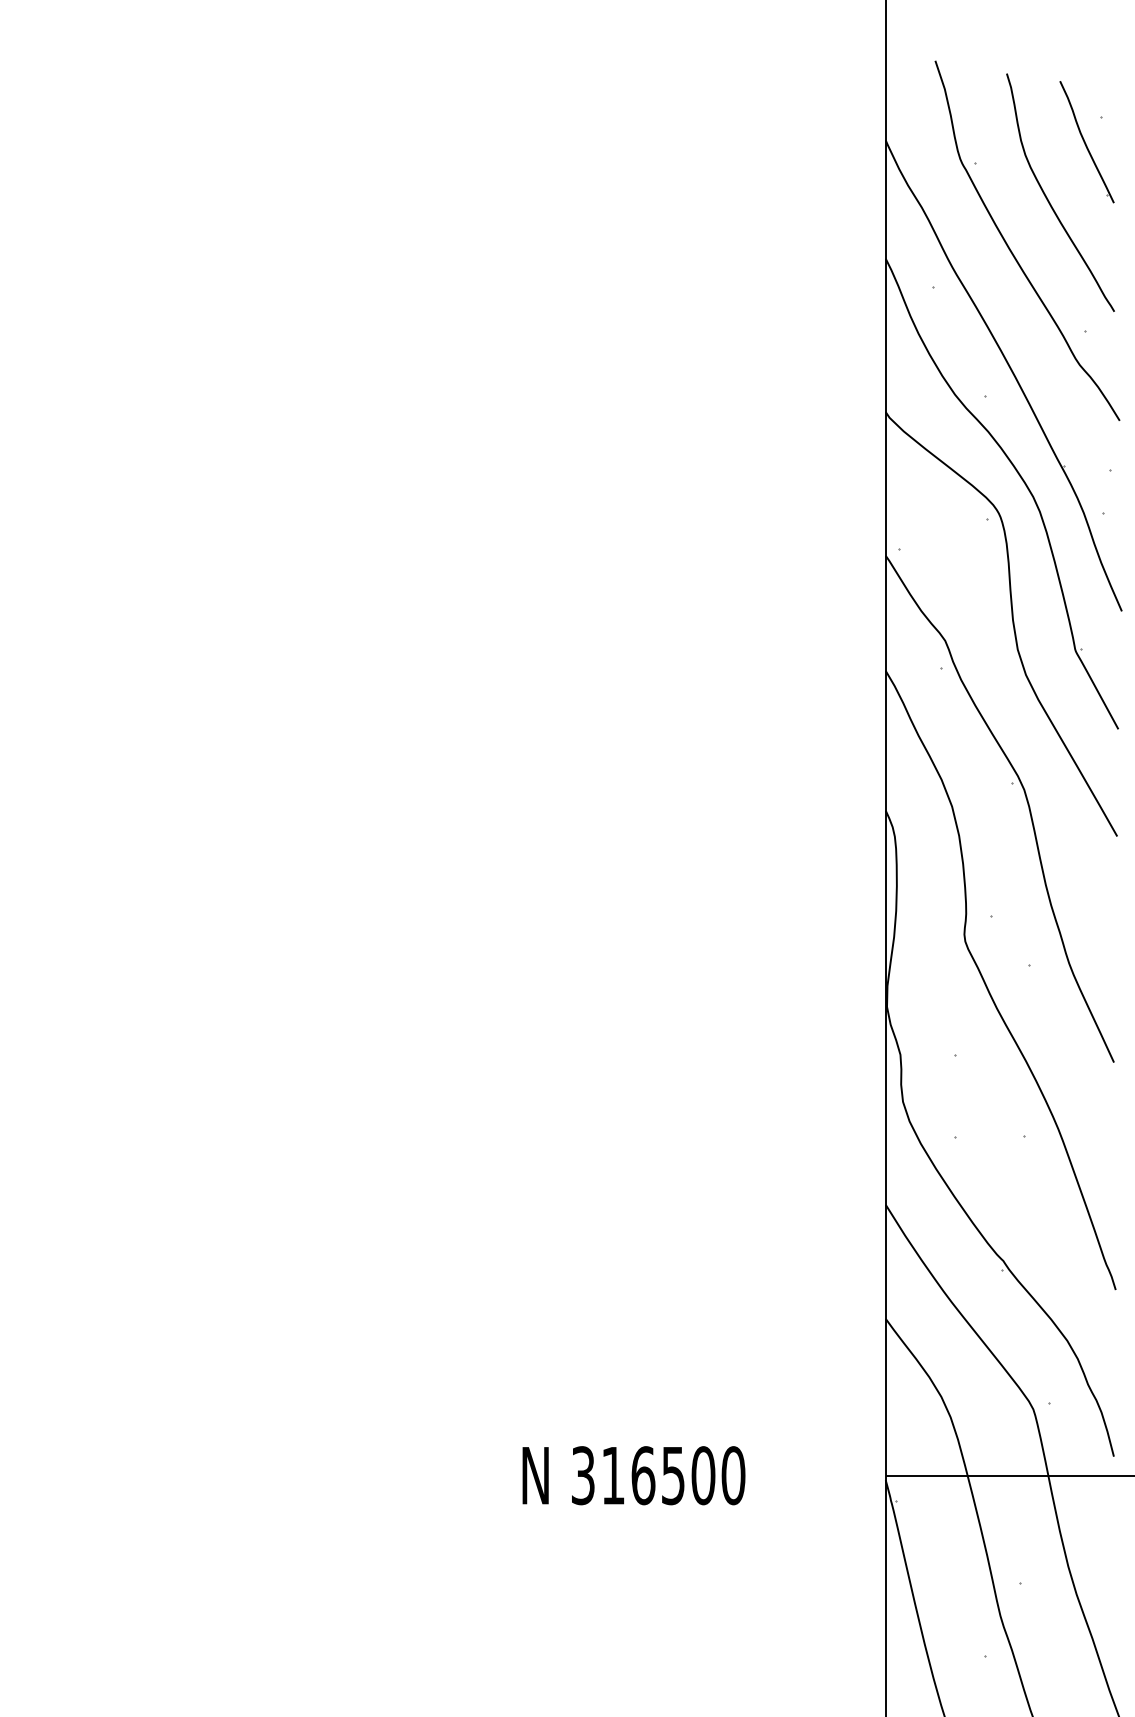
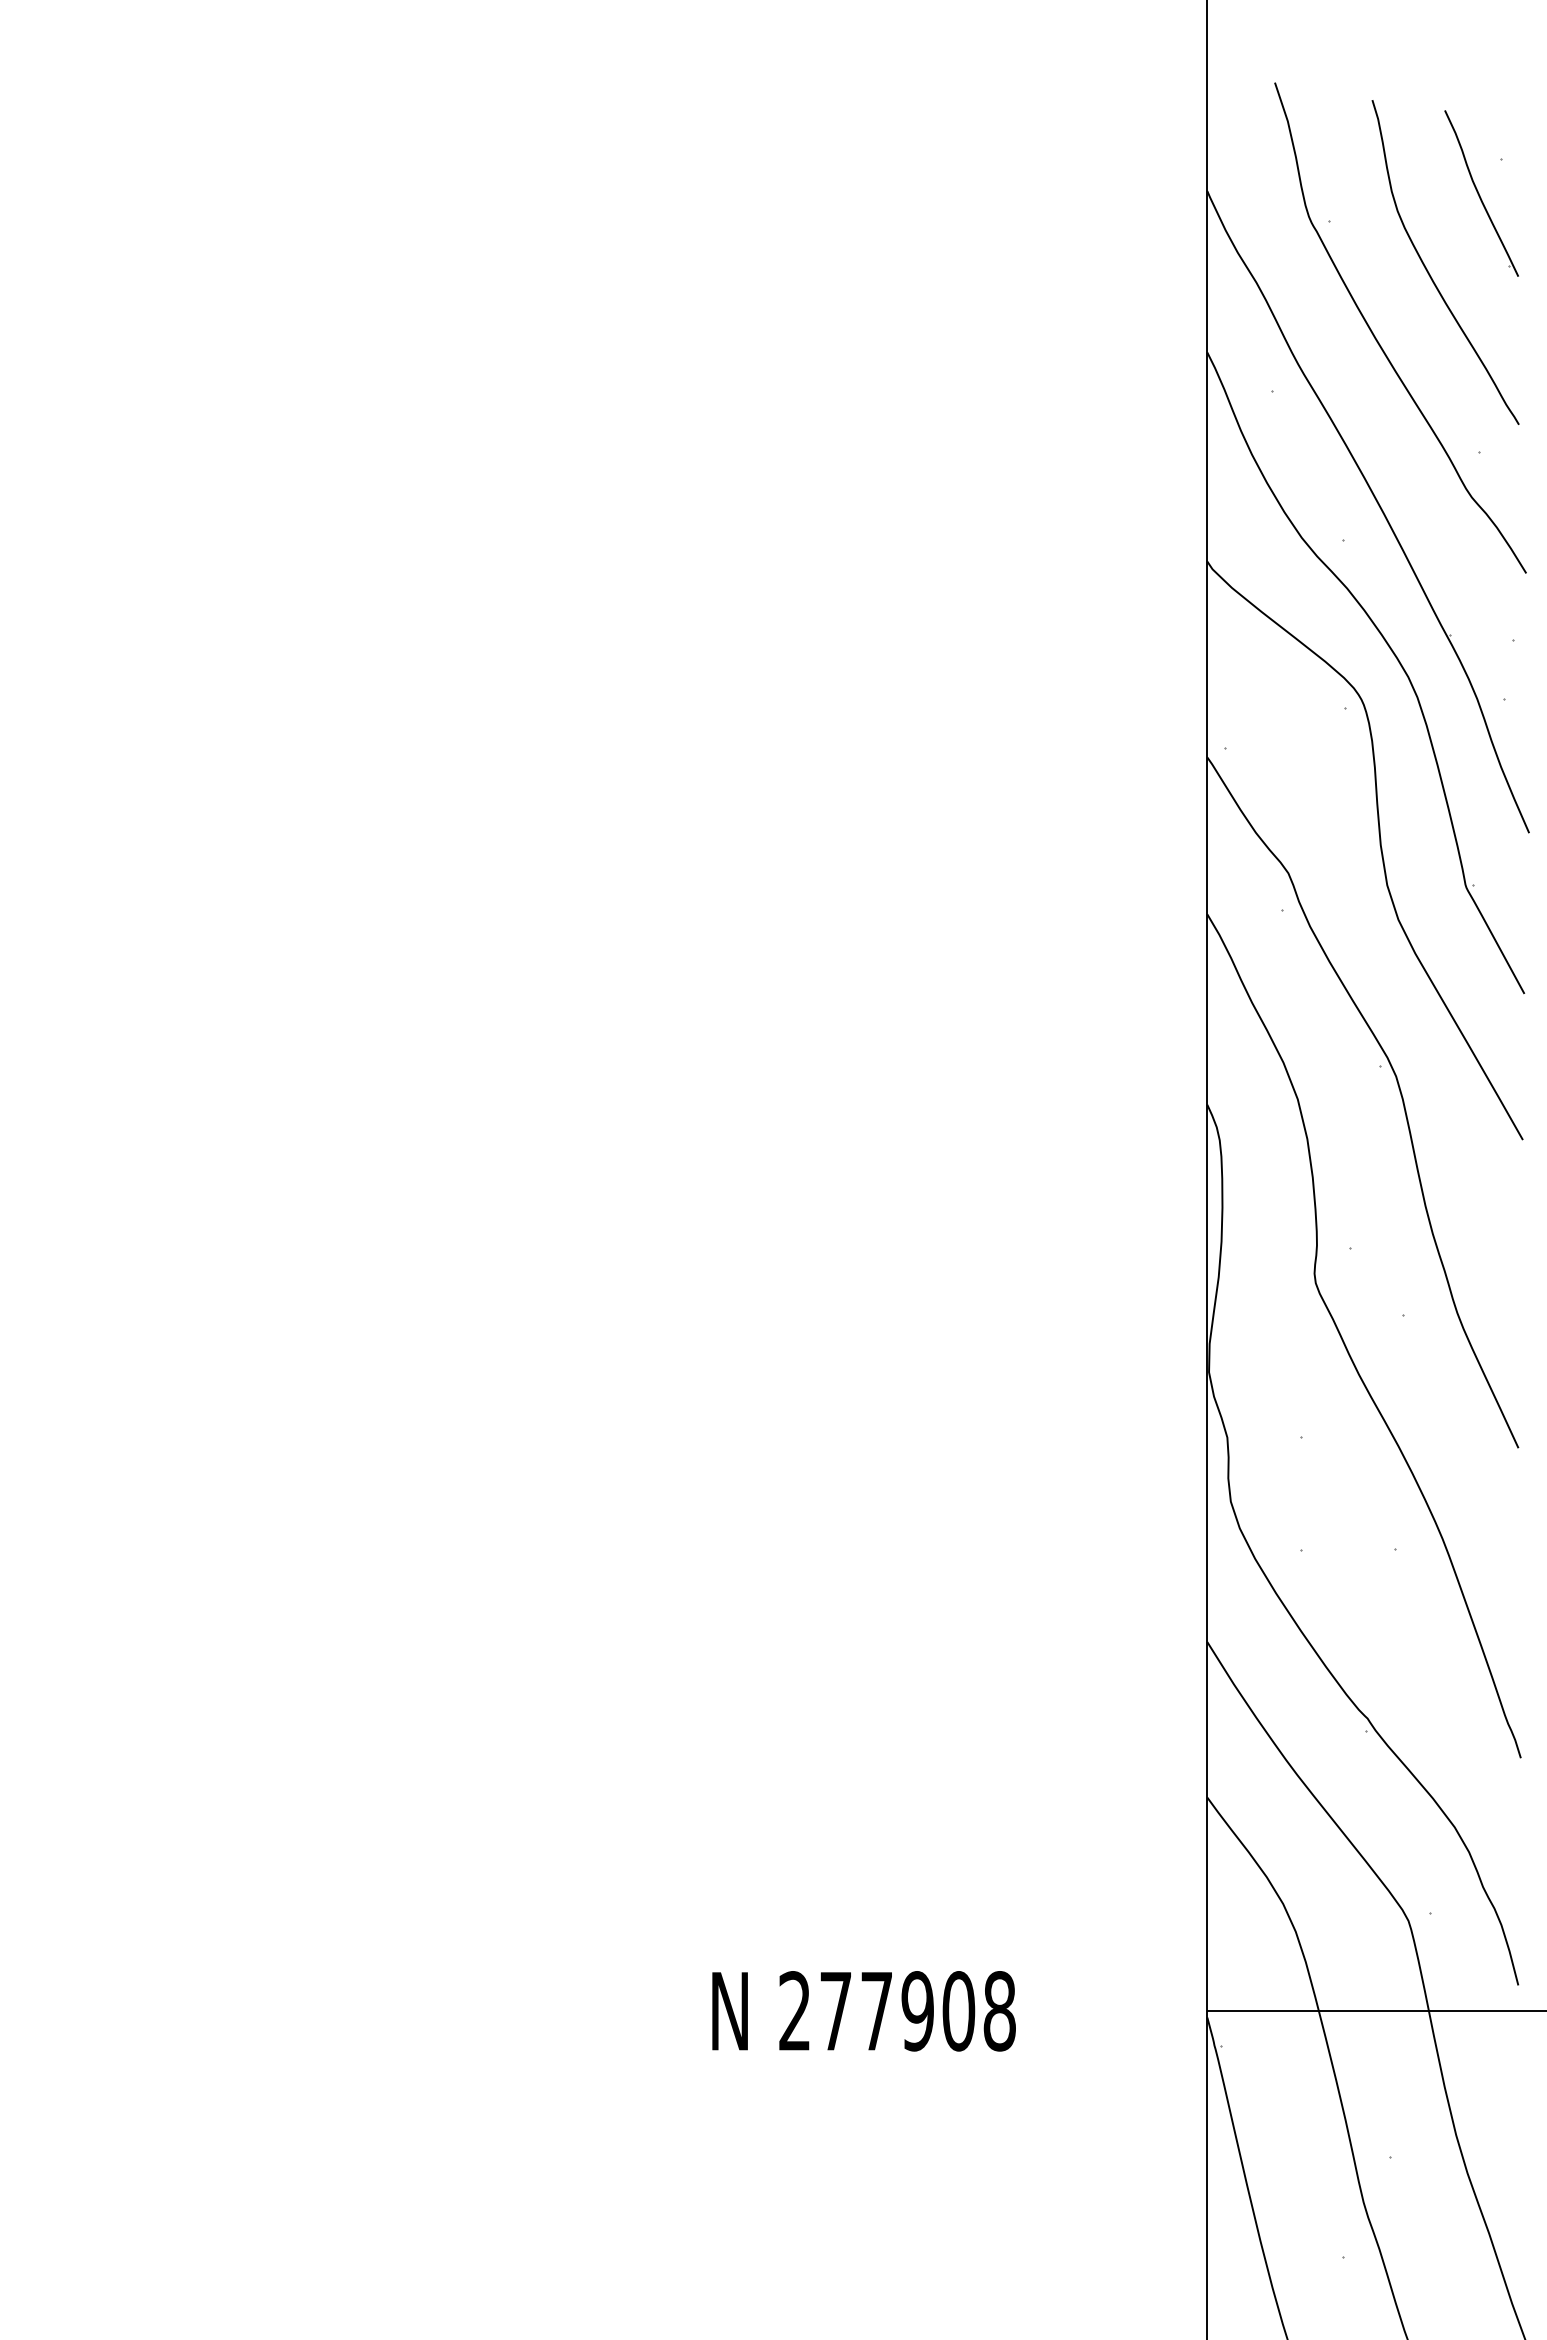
text: (658, 1475) -> (897, 2011), 316500 -> 277908

